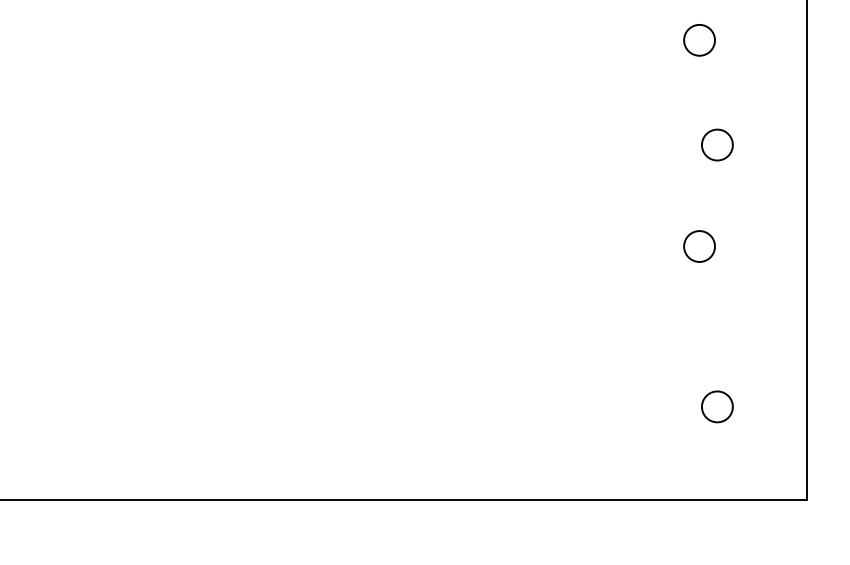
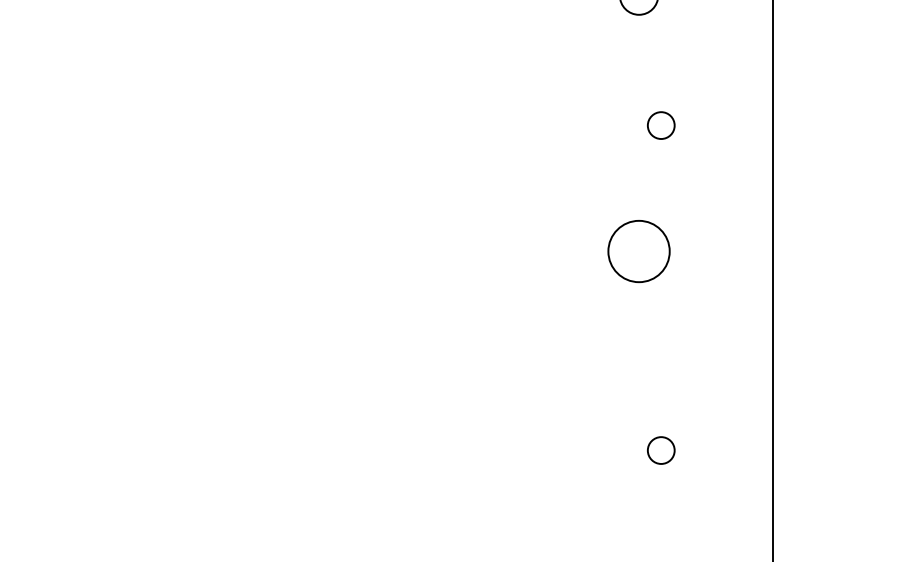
circle: (717, 144) -> (661, 124), size x0.7
circle: (699, 246) -> (638, 251), size x1.6
circle: (717, 406) -> (661, 450), size x0.7

